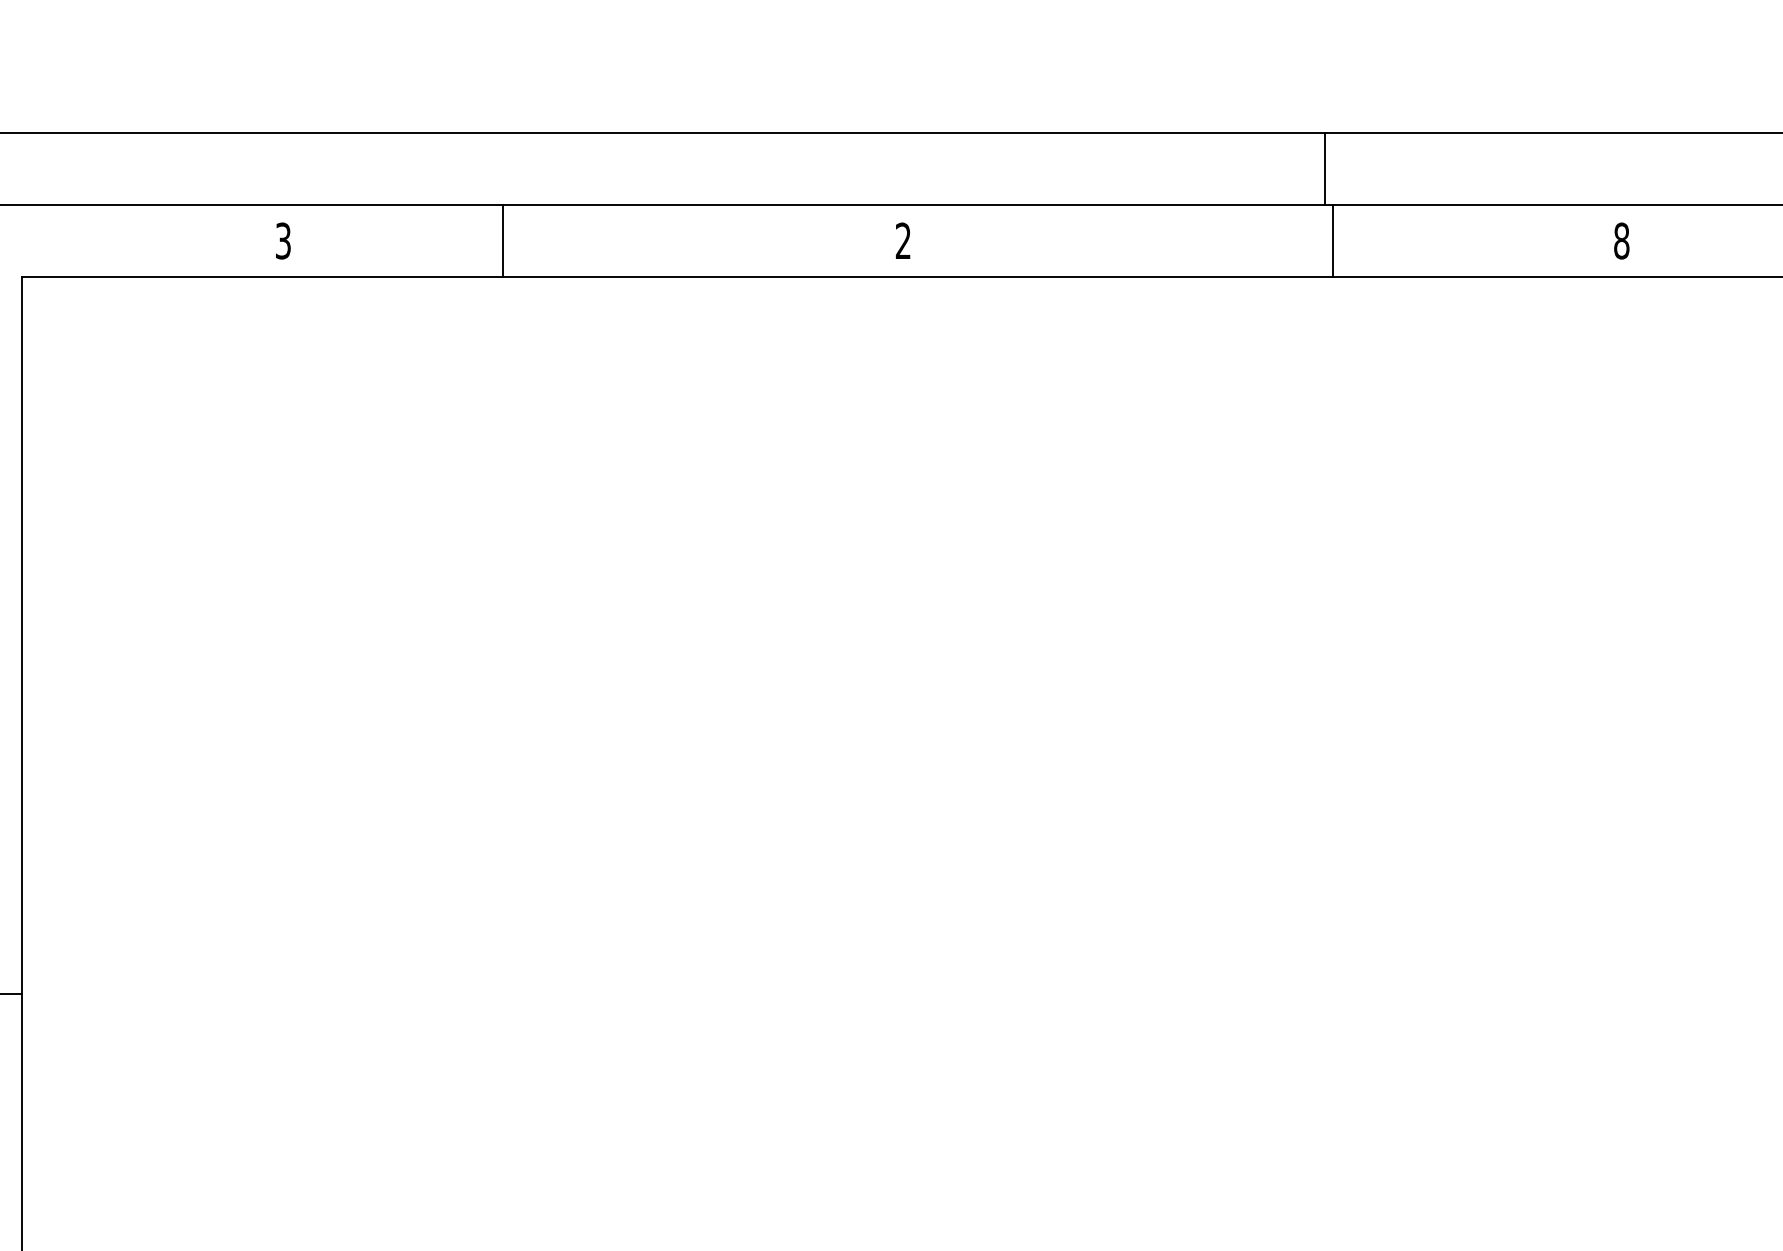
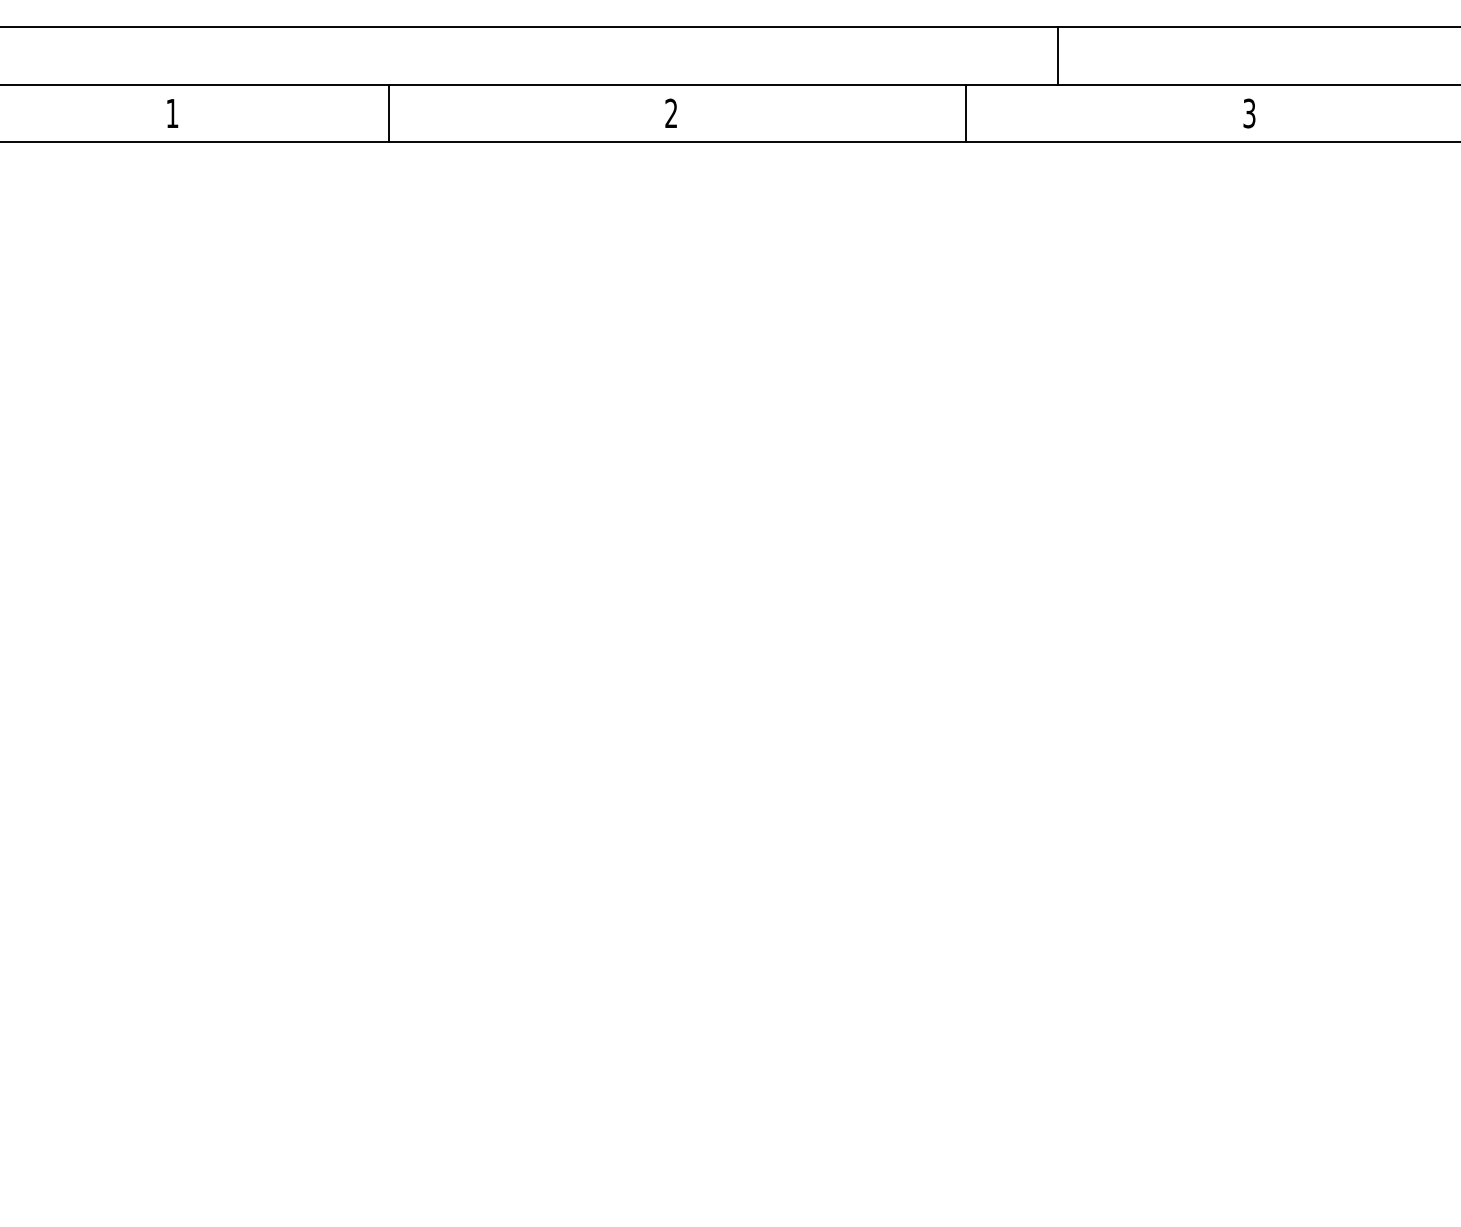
line: (1324, 168) -> (1058, 55), moved
text: (283, 241) -> (172, 113), 3 -> 1
line: (503, 241) -> (389, 113), moved
line: (1333, 241) -> (966, 113), moved
text: (1621, 241) -> (1249, 113), 8 -> 3

